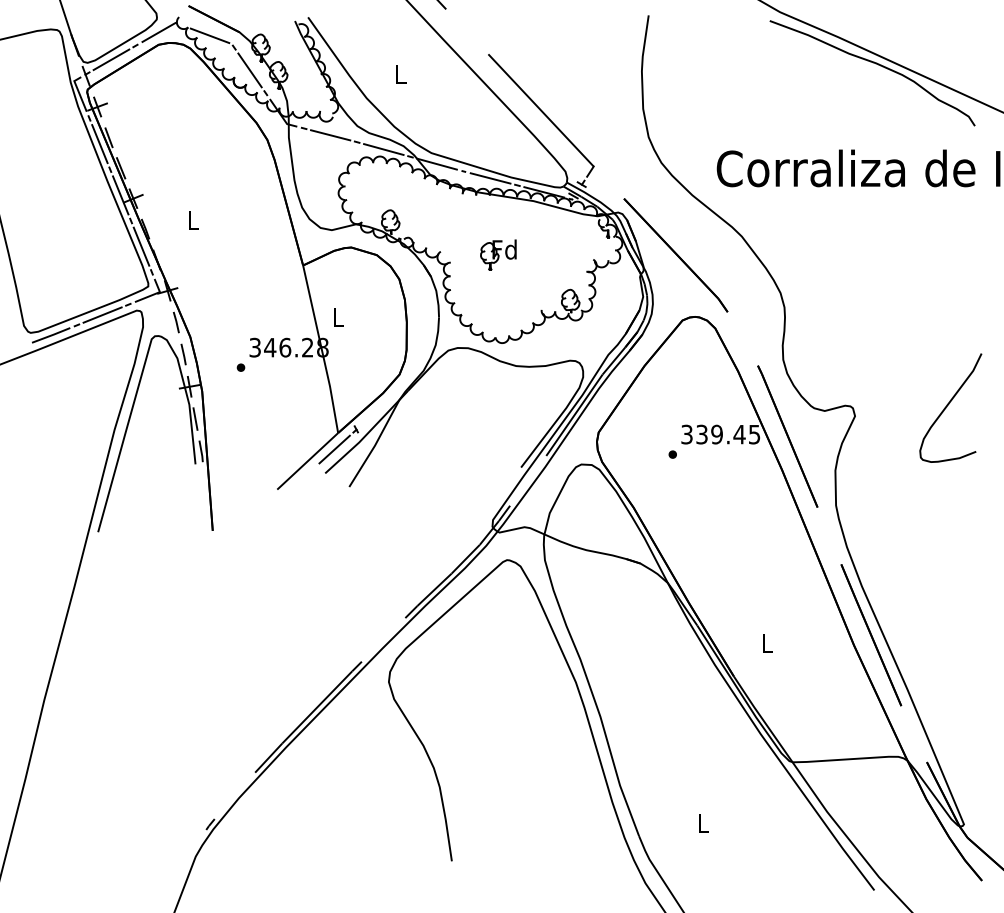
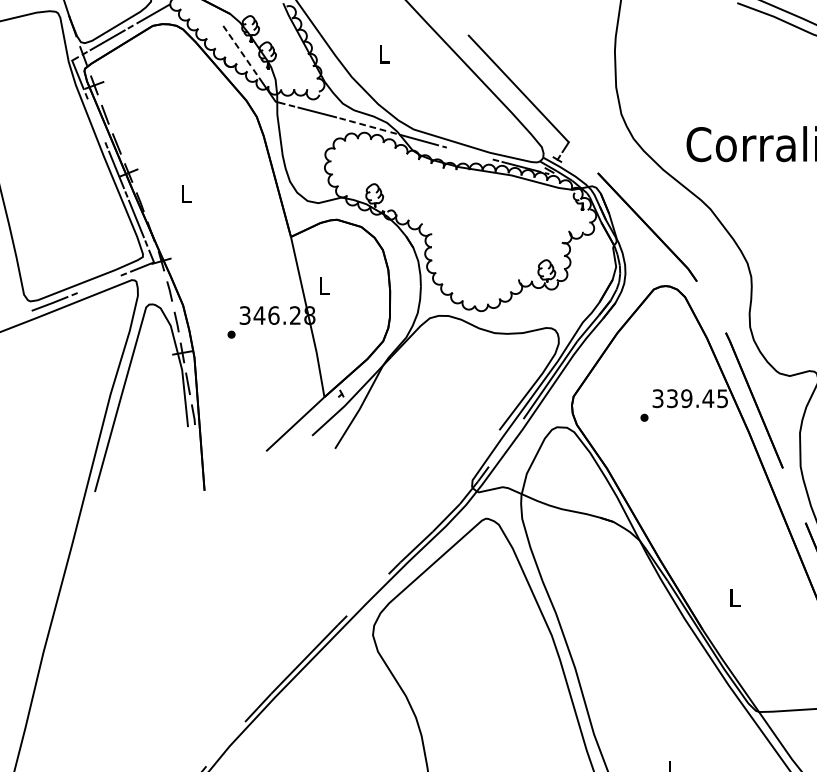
line: (209, 35) -> (201, 17), removed
line: (250, 70) -> (240, 50), solid -> dashed
line: (99, 144) -> (96, 121), removed
line: (384, 149) -> (368, 126), solid -> dashed
line: (490, 178) -> (470, 153), removed
part: (498, 254) -> (477, 226), removed
line: (102, 314) -> (99, 283), removed
line: (334, 449) -> (320, 412), removed

